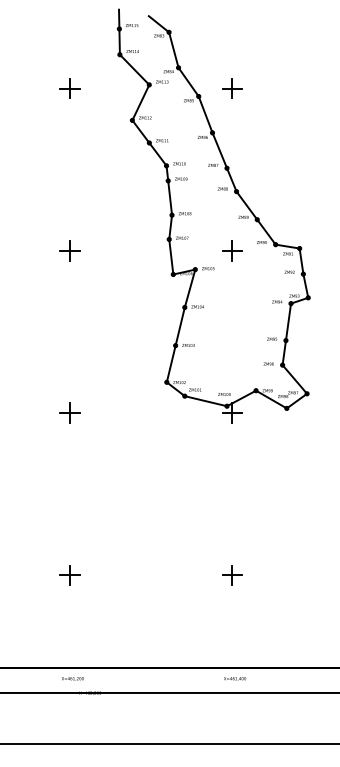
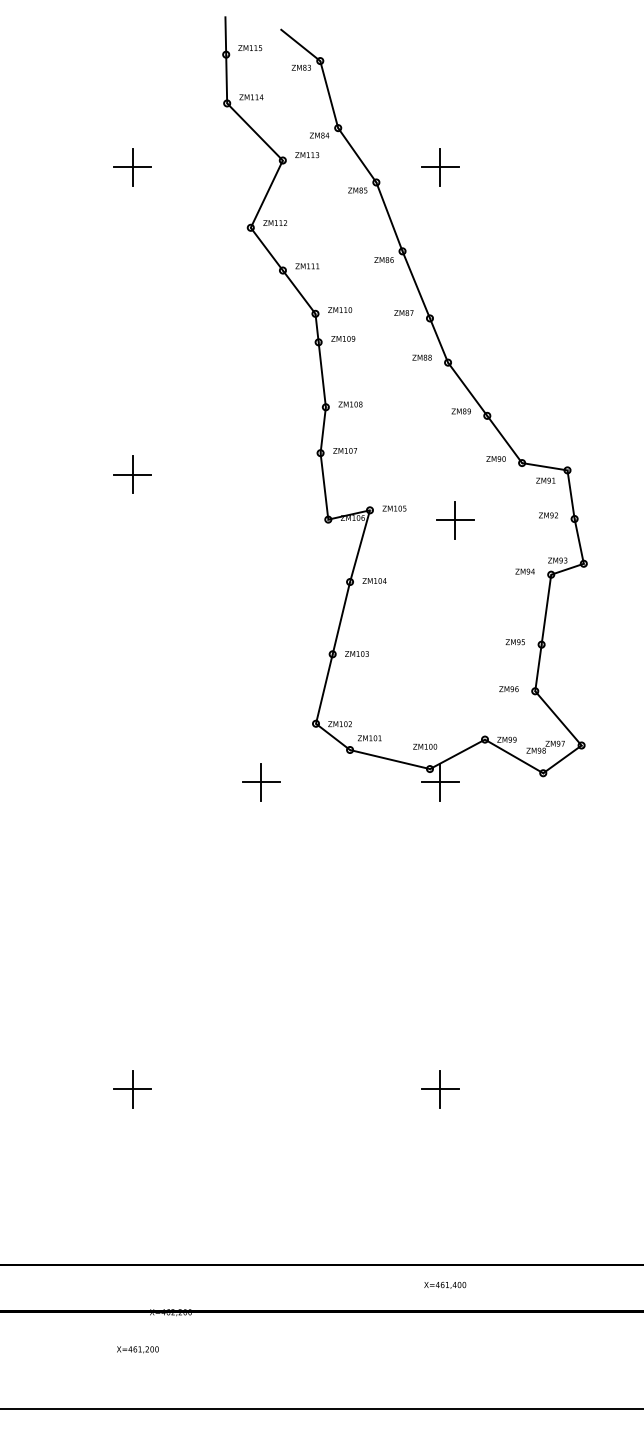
part: (232, 250) -> (455, 519), moved
part: (69, 412) -> (260, 780), moved
text: (72, 678) -> (137, 1349), moved

